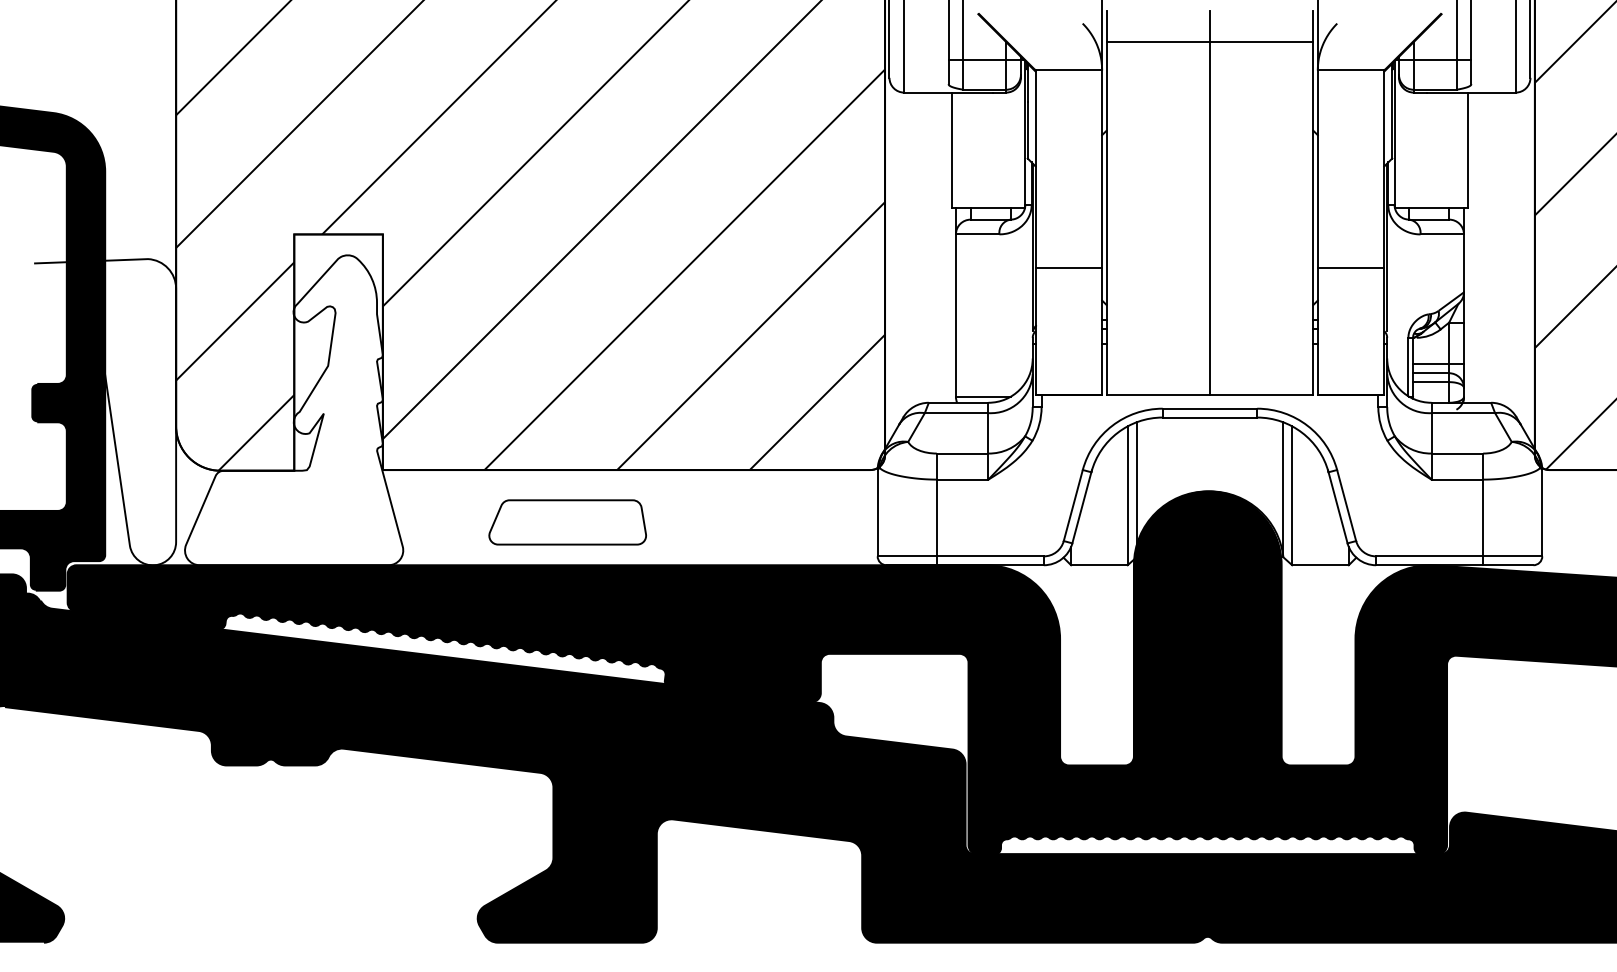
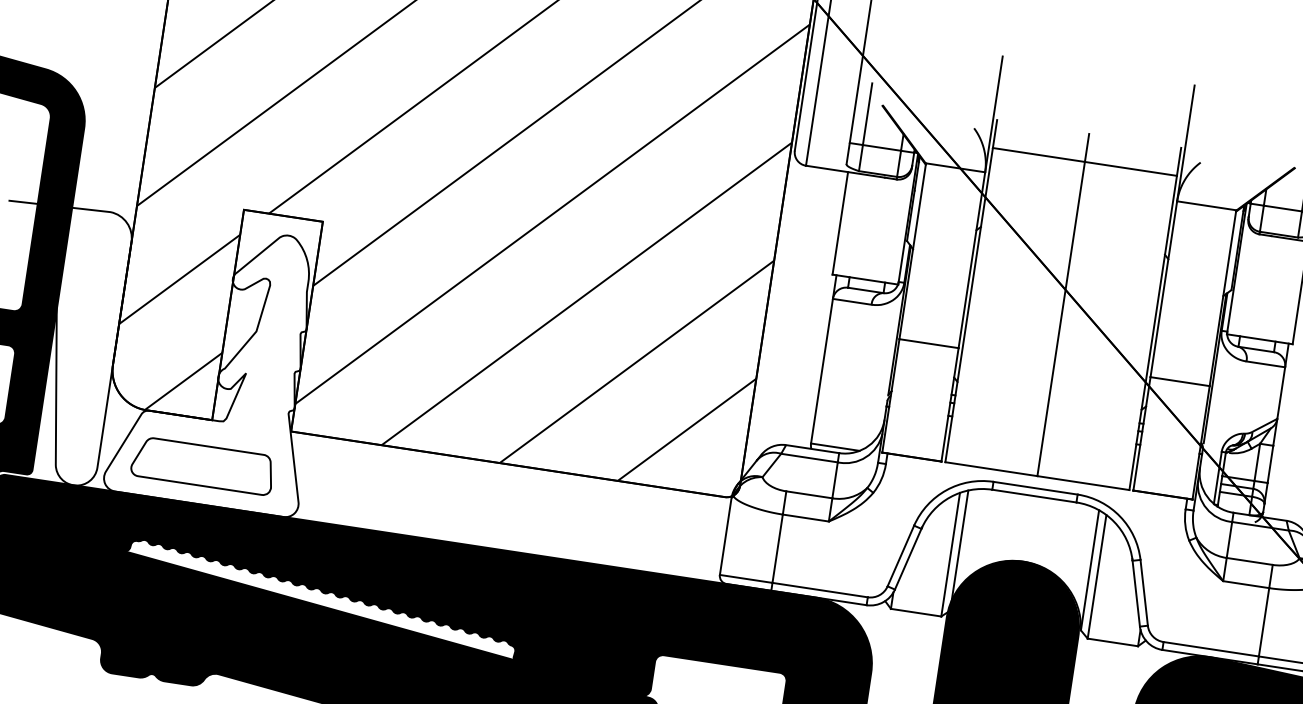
part: (567, 522) -> (202, 465), moved

